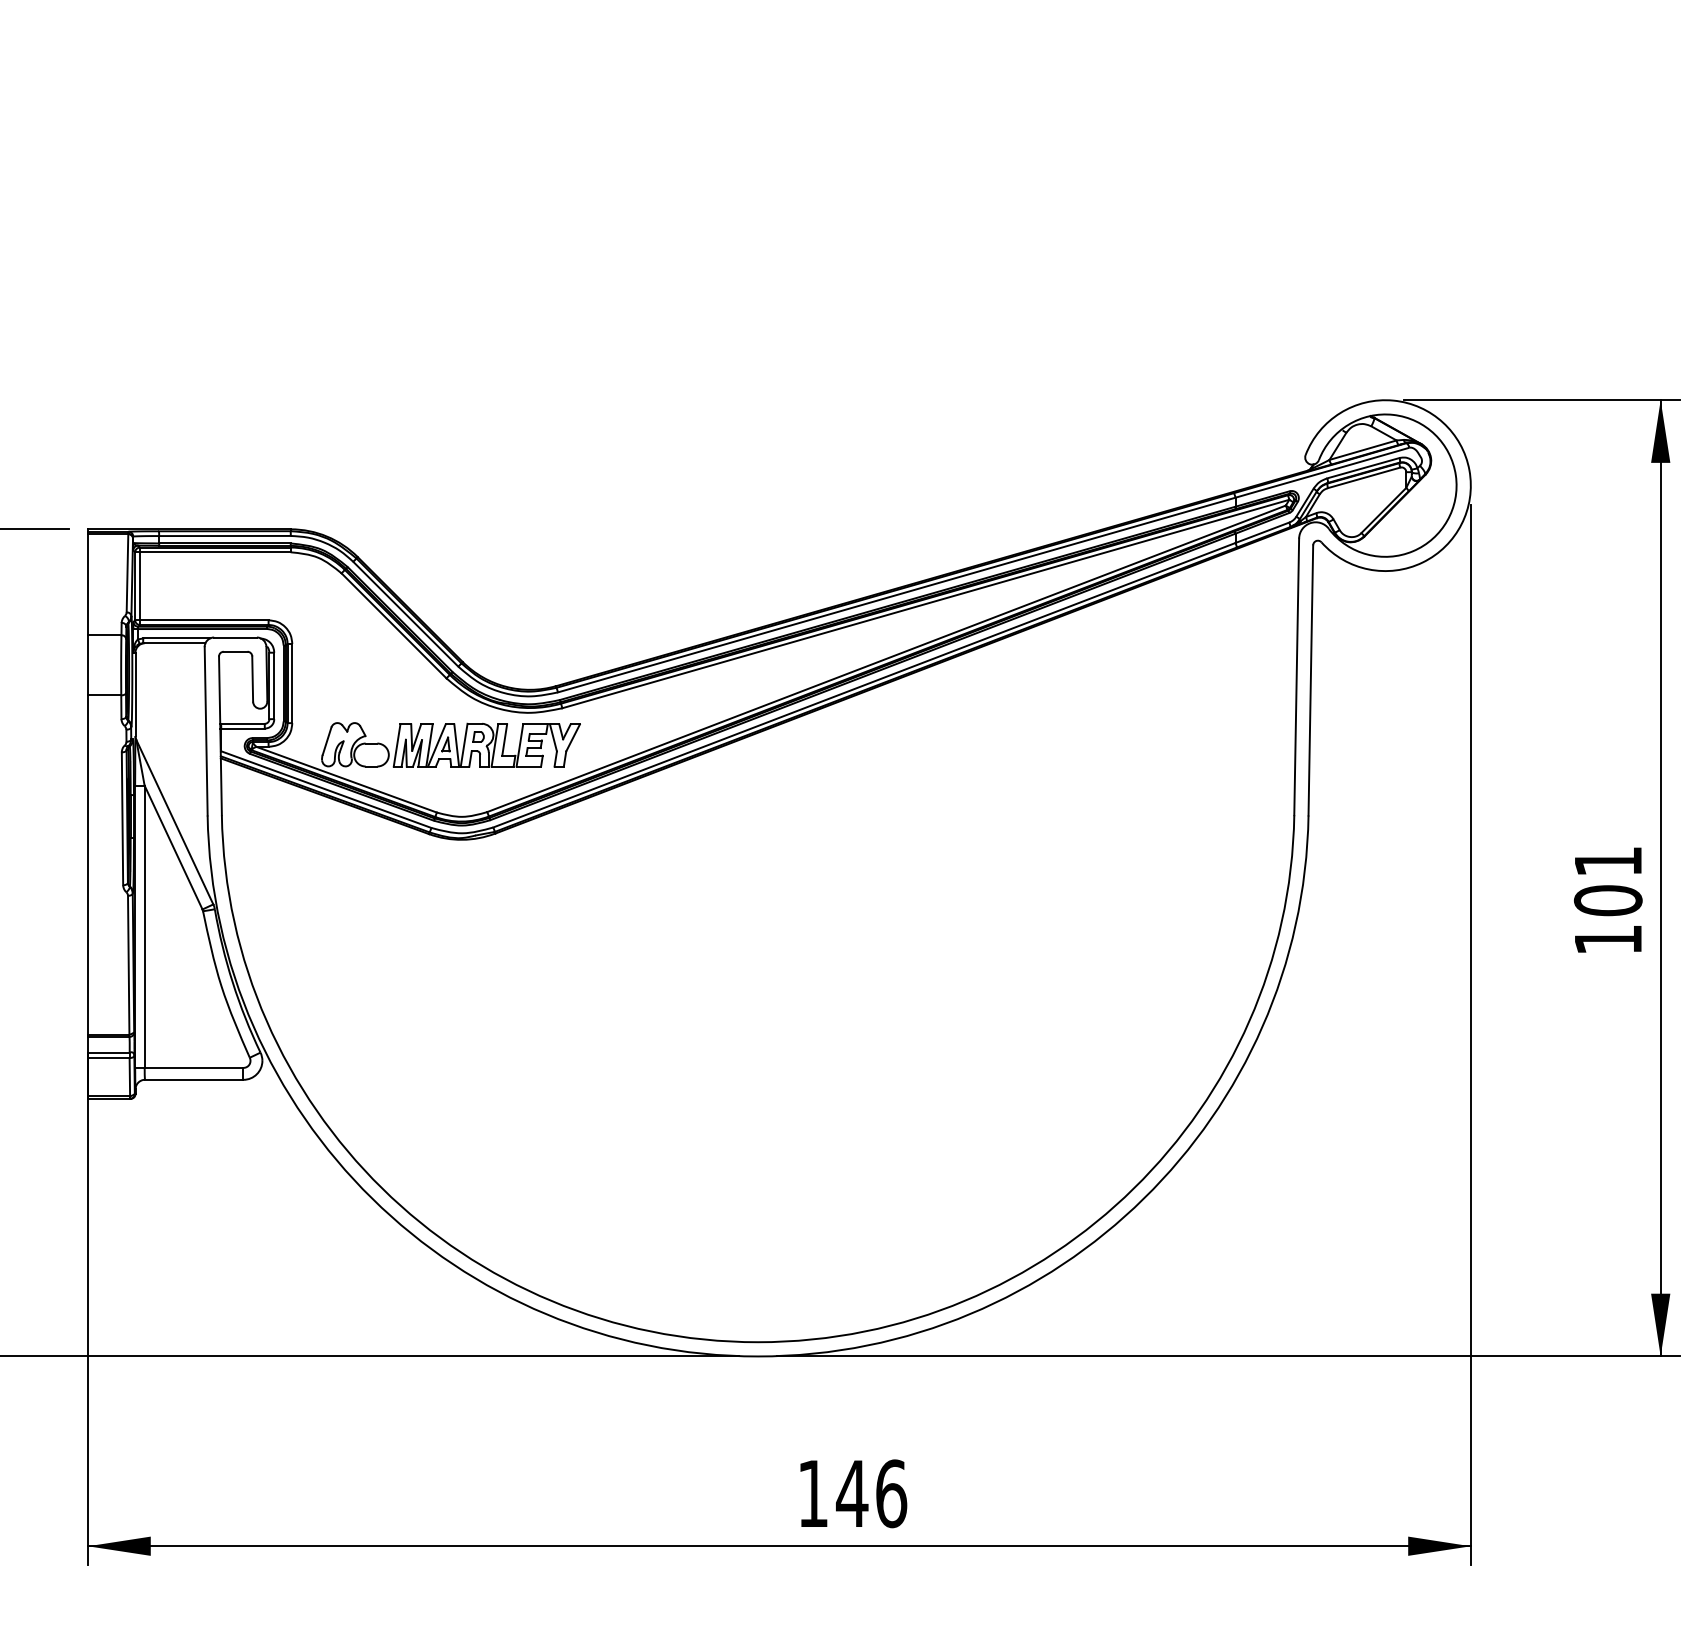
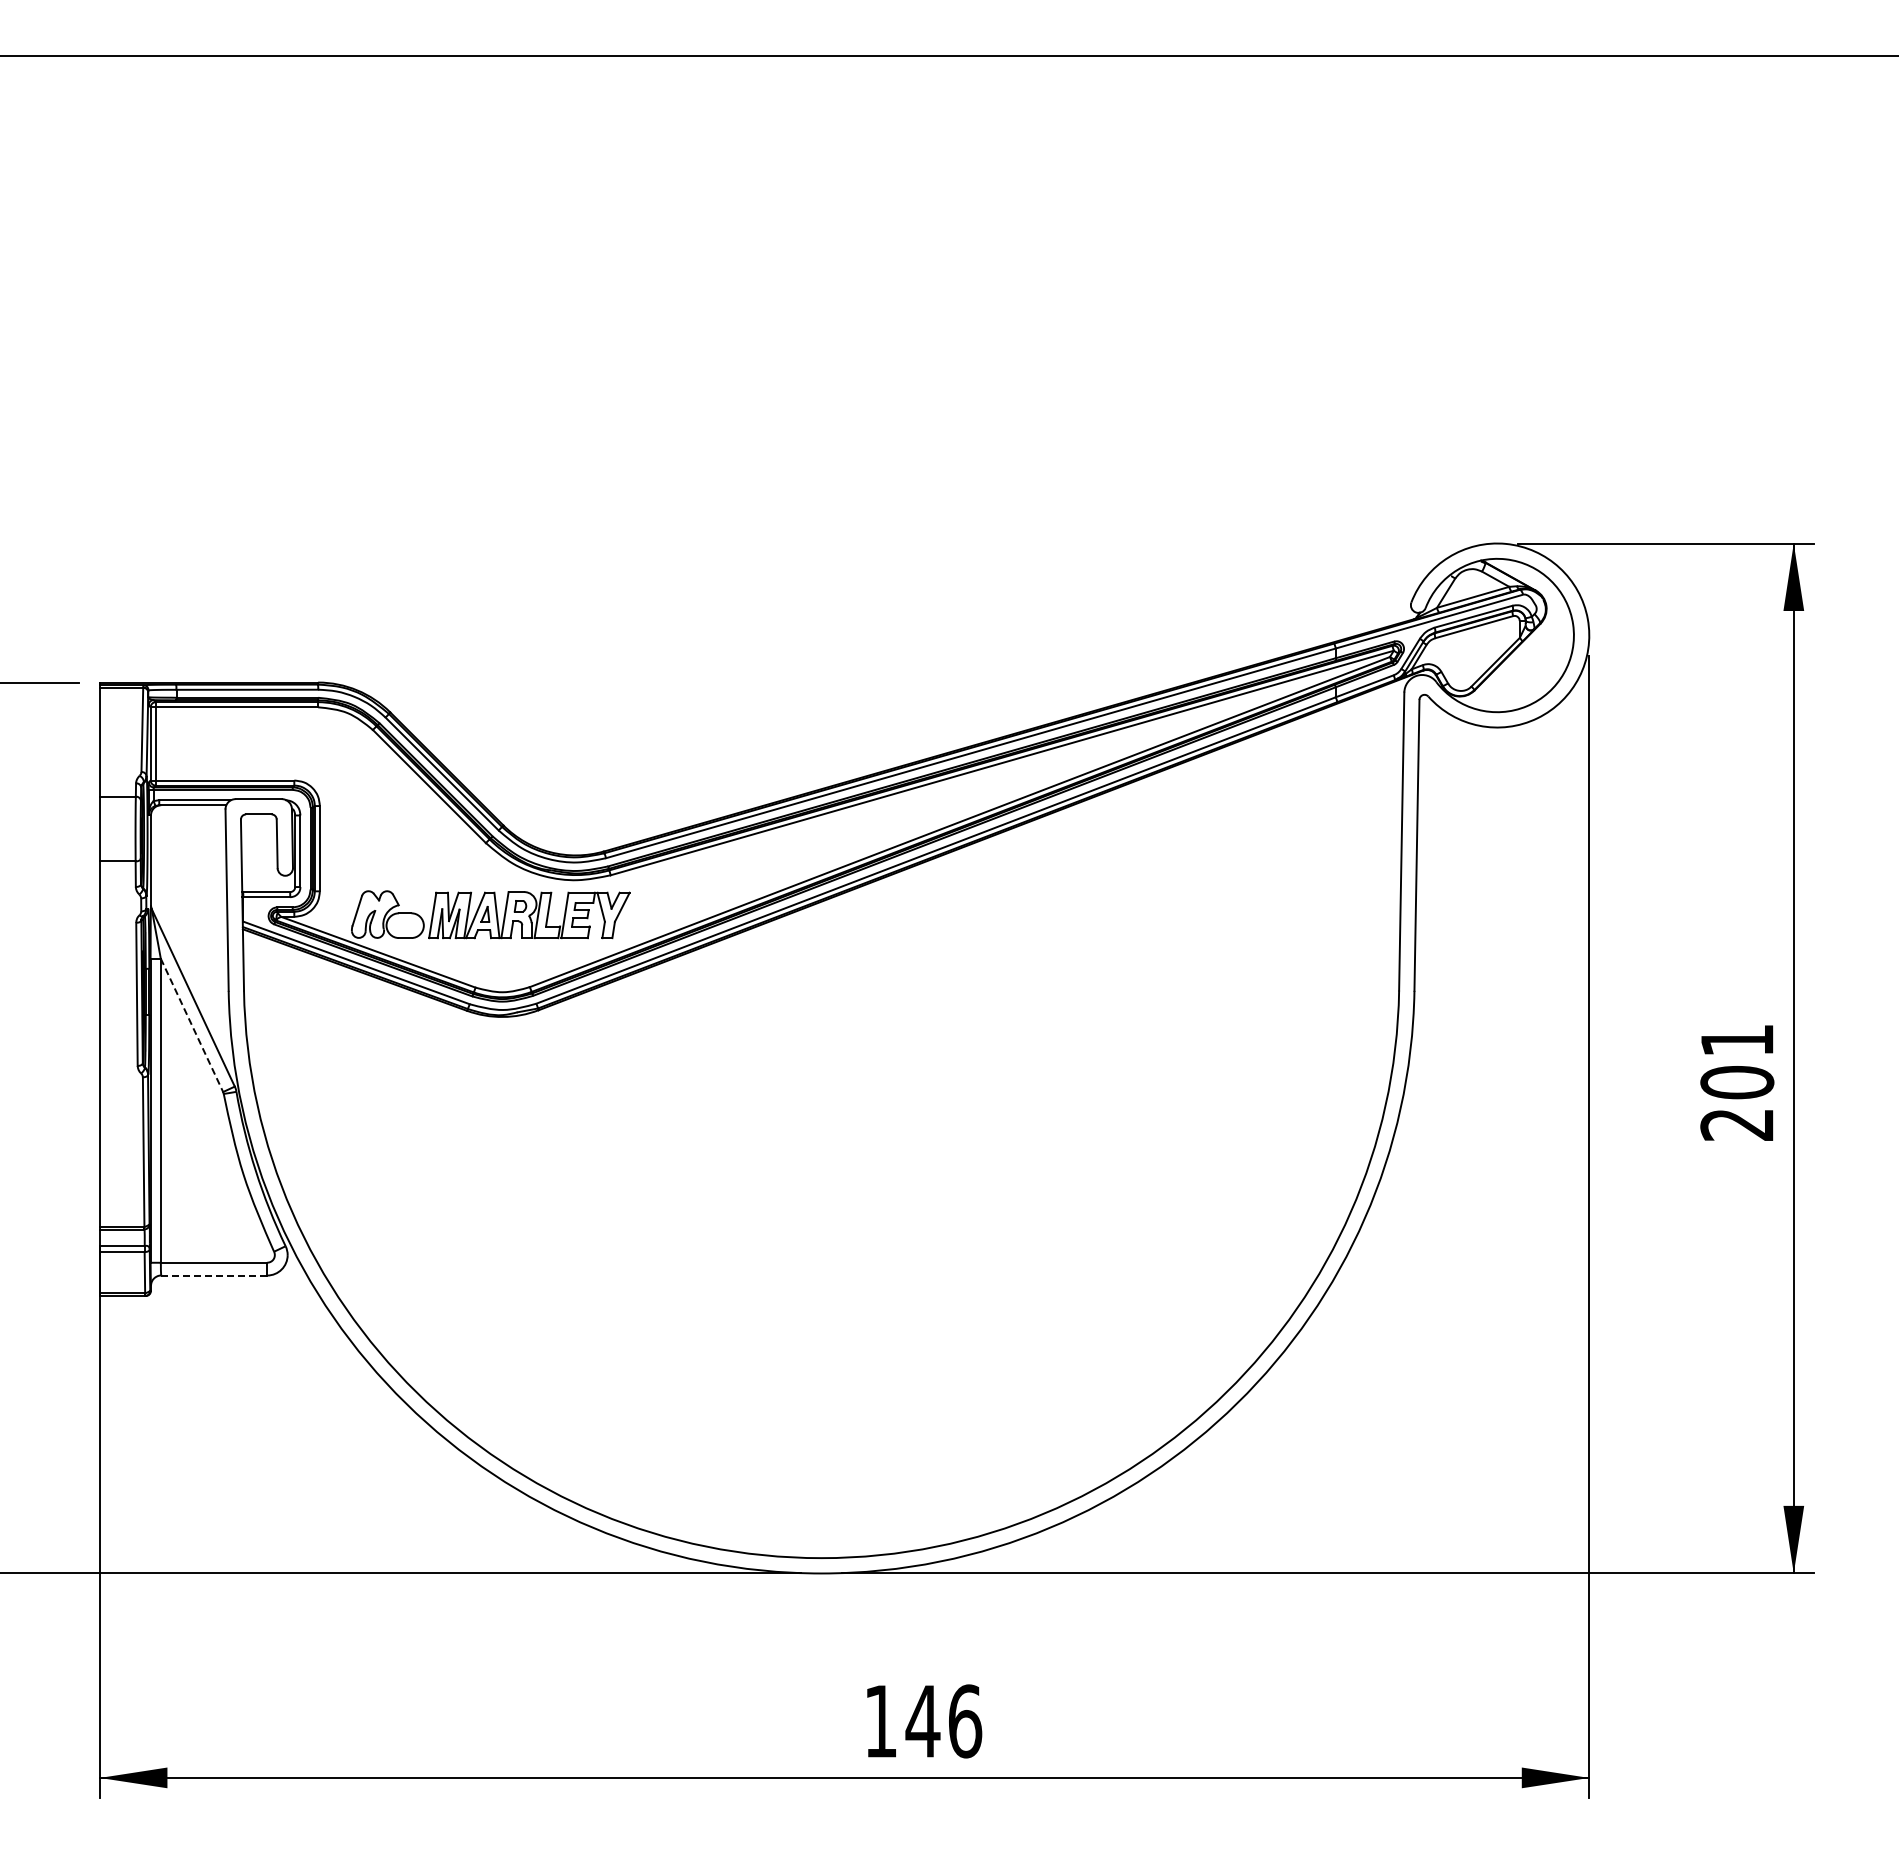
line: (173, 847) -> (191, 1025), solid -> dashed
text: (1607, 939) -> (1736, 1124), 101 -> 201
line: (194, 1079) -> (214, 1275), solid -> dashed

